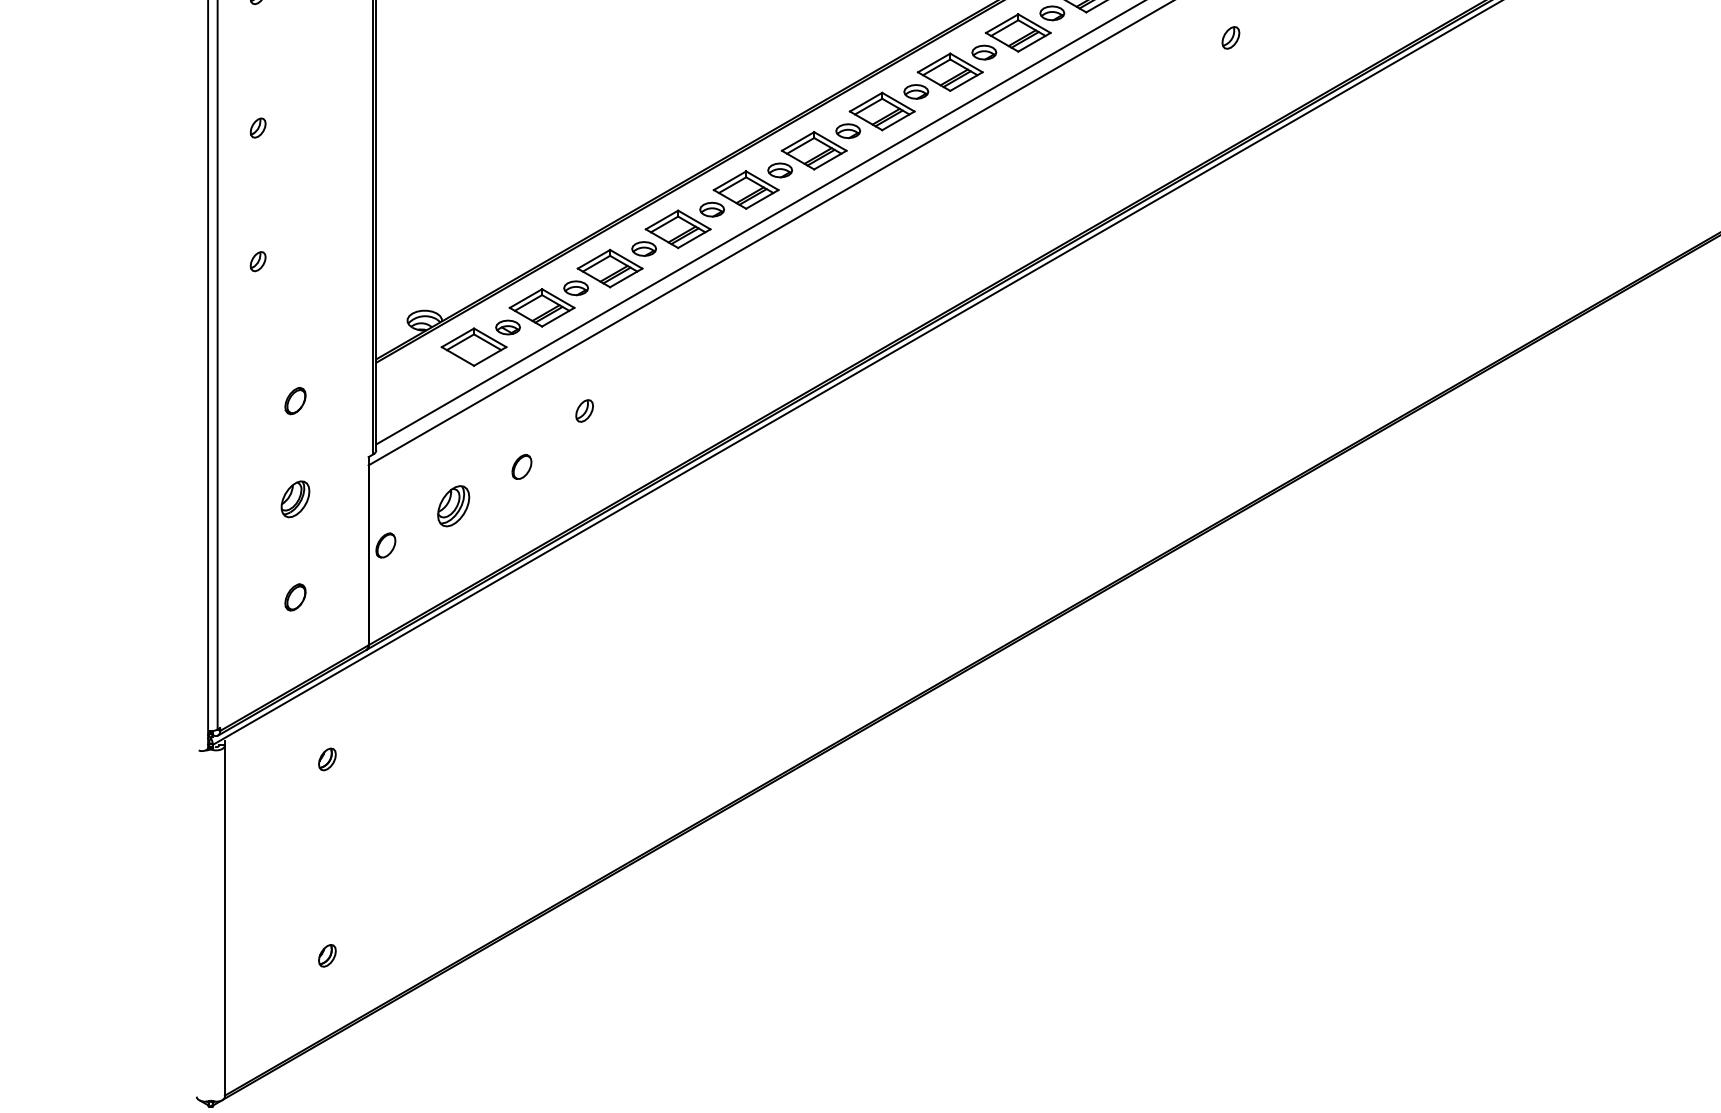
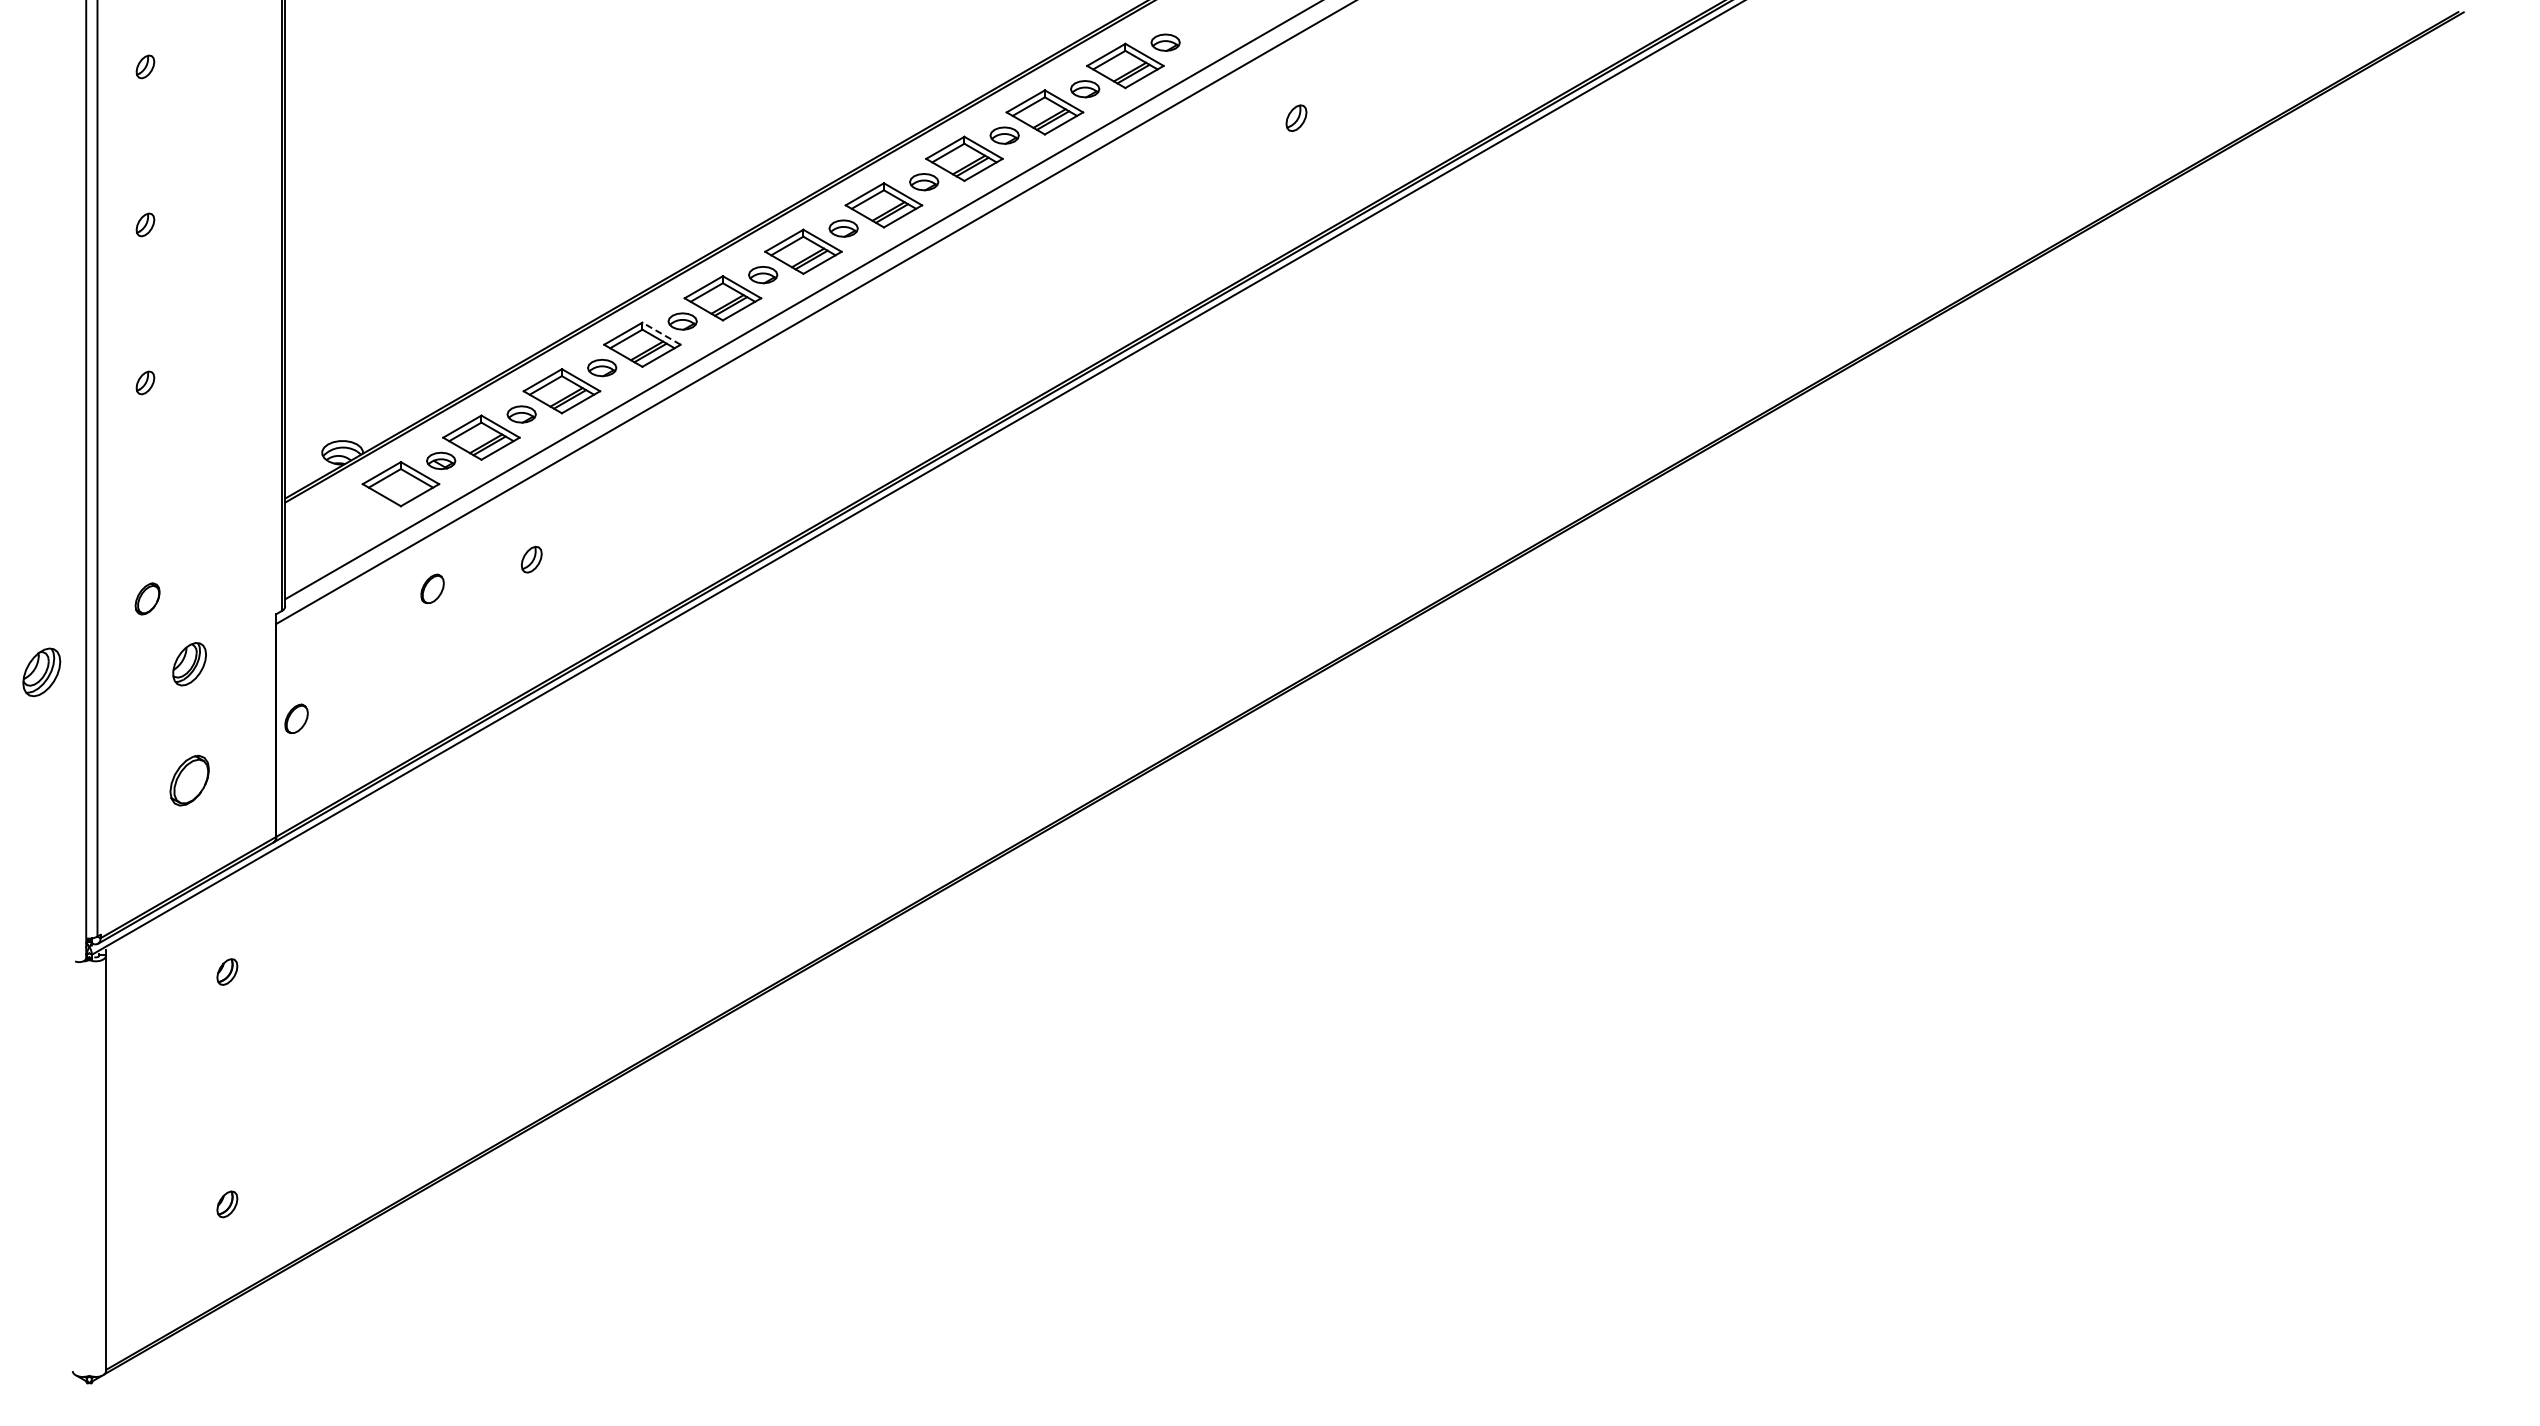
line: (694, 219) -> (661, 333), solid -> dashed
part: (295, 400) -> (147, 598), moved
part: (521, 466) -> (432, 588), moved
part: (453, 506) -> (41, 672), moved
part: (295, 596) -> (189, 779), size x1.6

